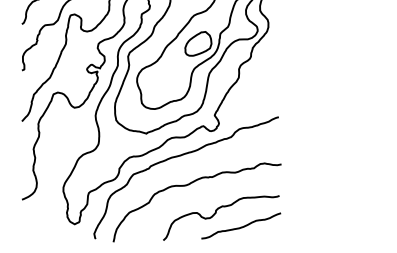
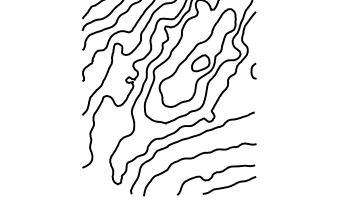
curve: (275, 54) -> (252, 70), added

